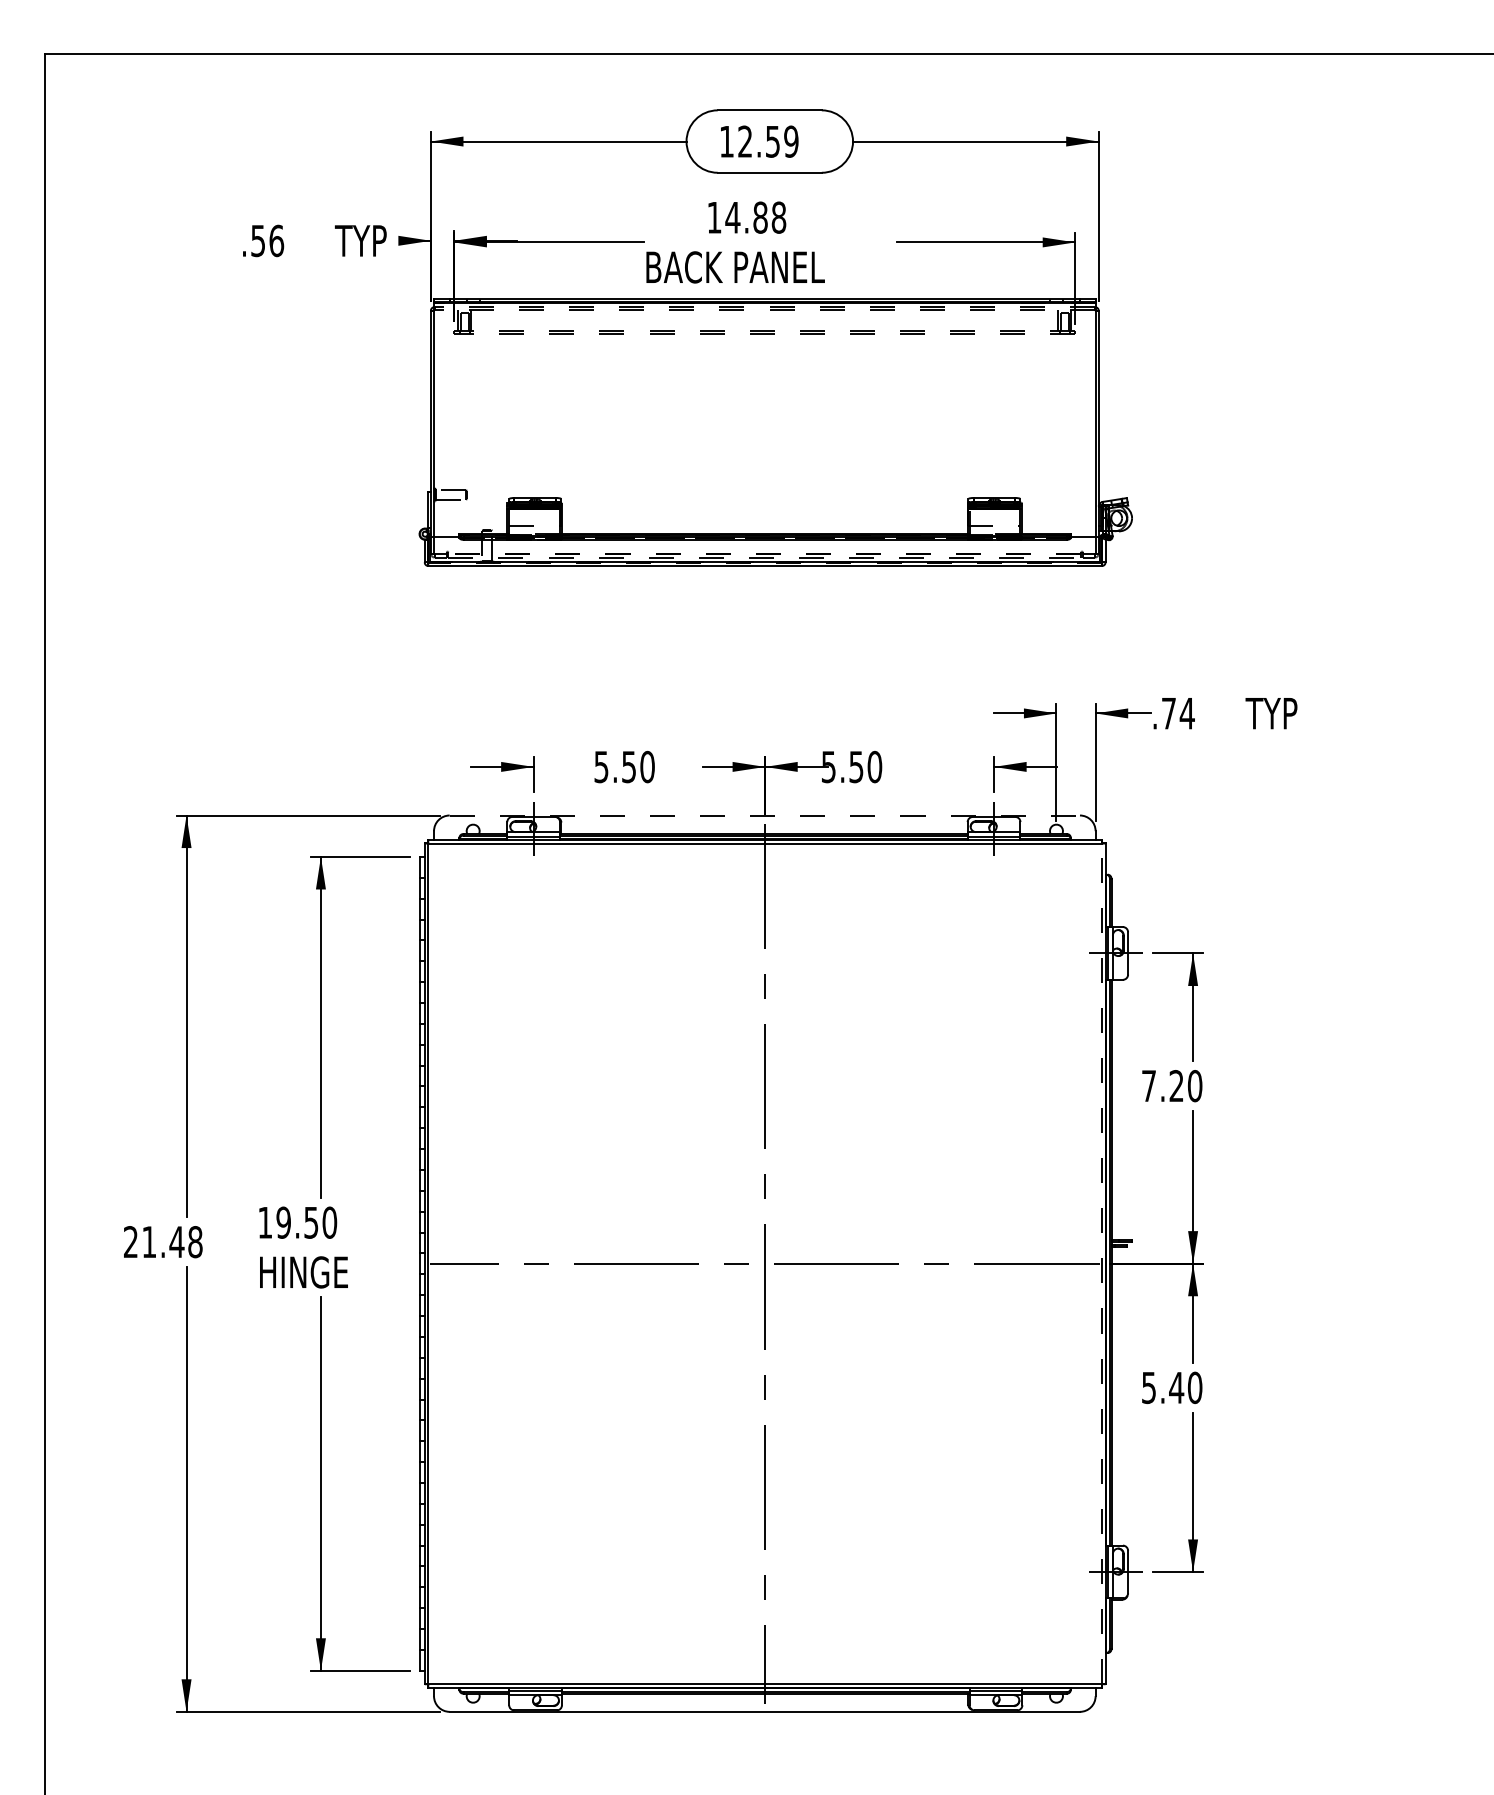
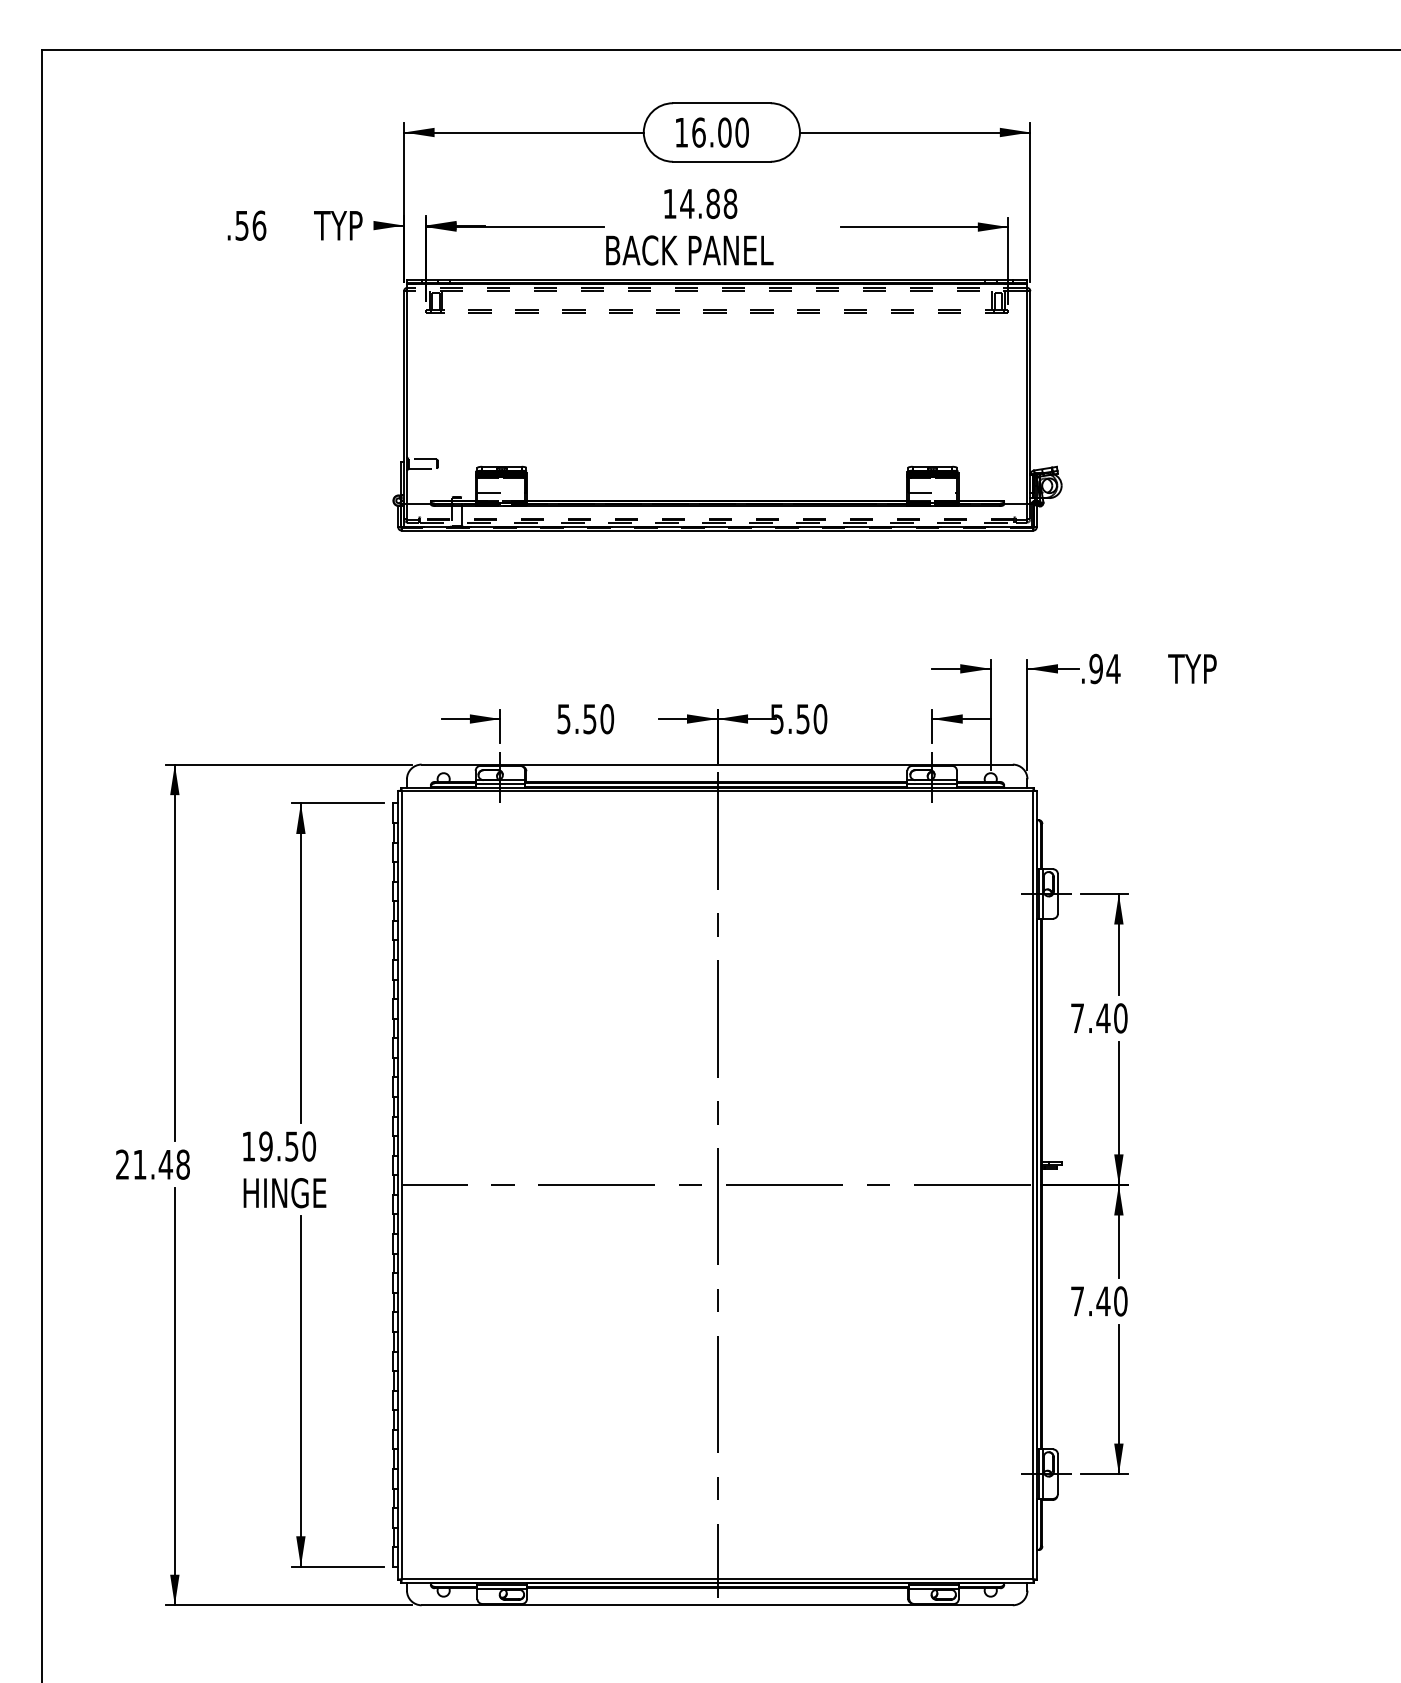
text: (768, 141) -> (720, 132), 12.59 -> 16.00
text: (1168, 713) -> (1095, 668), .74 -> .94
line: (765, 815) -> (717, 764), dashed -> solid
text: (1176, 1085) -> (1103, 1017), 7.20 -> 7.40
line: (1101, 1263) -> (1032, 1184), dashed -> solid
text: (1148, 1388) -> (1077, 1302), 5.40 -> 7.40

